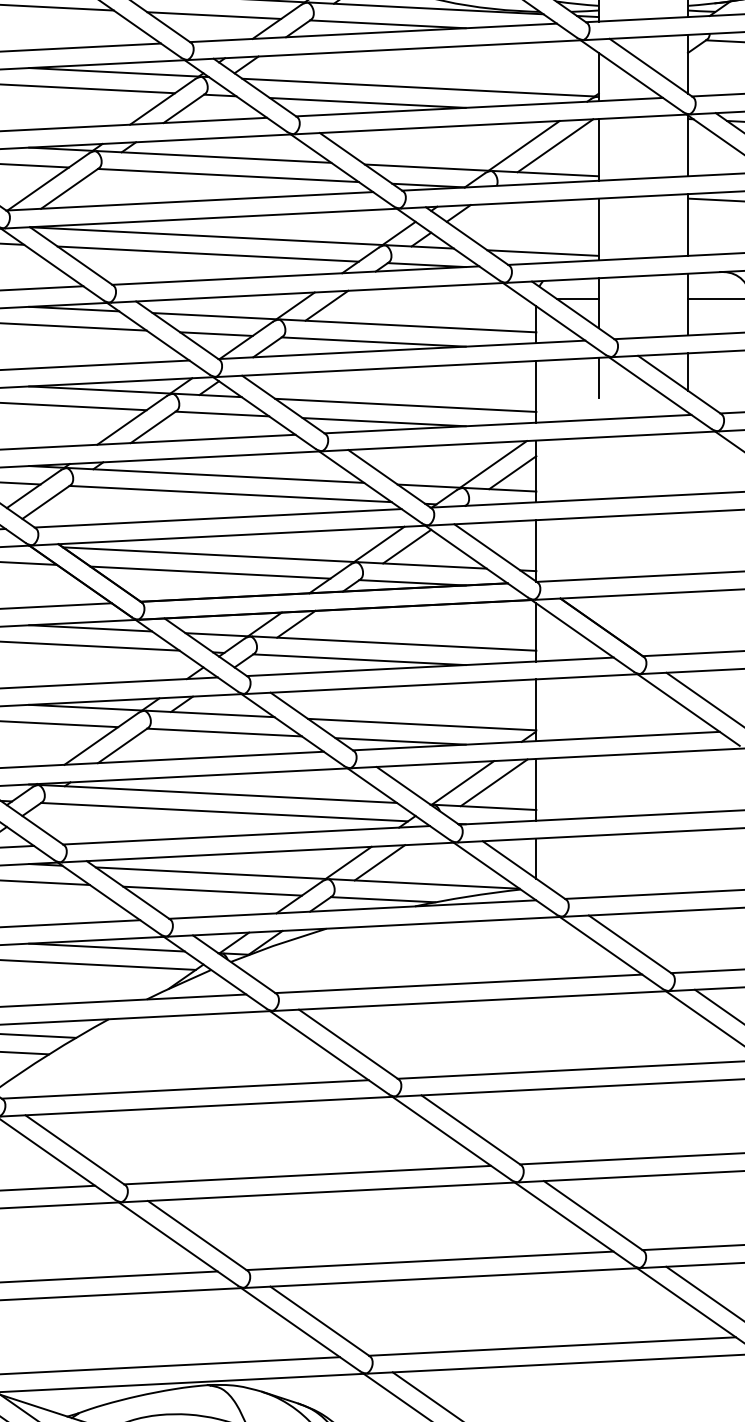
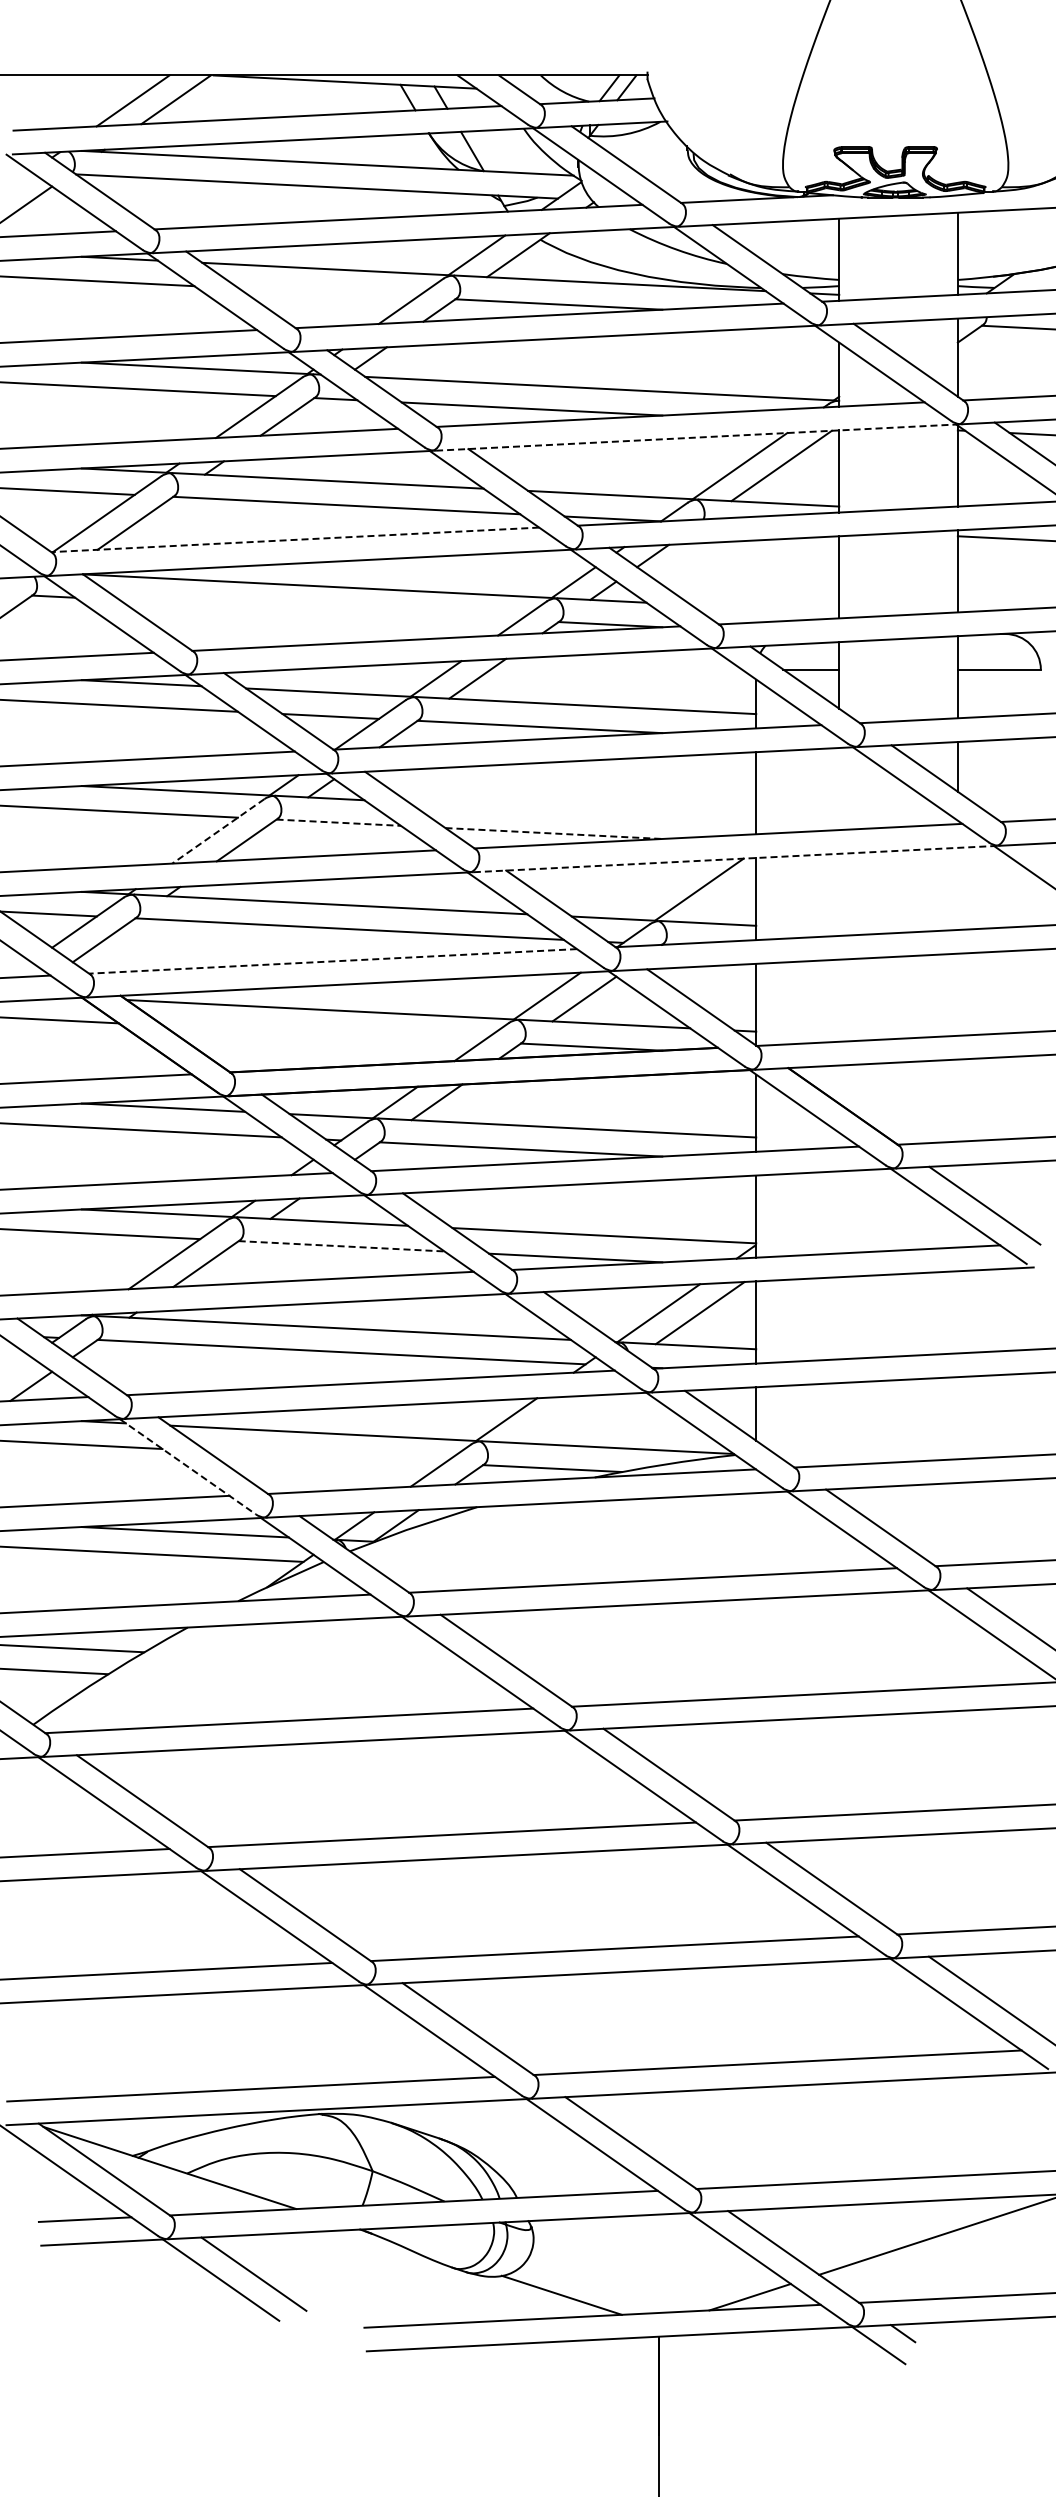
line: (213, 15) -> (327, 292), removed
line: (492, 124) -> (697, 437), solid -> dashed
line: (189, 201) -> (294, 539), solid -> dashed
line: (543, 252) -> (765, 608), removed
line: (207, 254) -> (319, 610), removed
line: (598, 377) -> (839, 774), removed
line: (405, 404) -> (582, 810), removed
line: (222, 413) -> (339, 822), solid -> dashed
line: (131, 420) -> (217, 831), solid -> dashed
line: (383, 422) -> (553, 833), solid -> dashed
line: (520, 441) -> (735, 859), solid -> dashed
line: (512, 472) -> (724, 900), removed
line: (217, 518) -> (332, 961), solid -> dashed
line: (210, 572) -> (322, 1033), removed
line: (225, 732) -> (342, 1246), solid -> dashed
line: (379, 862) -> (547, 1419), removed
line: (212, 891) -> (325, 1457), removed
line: (108, 898) -> (187, 1466), solid -> dashed

